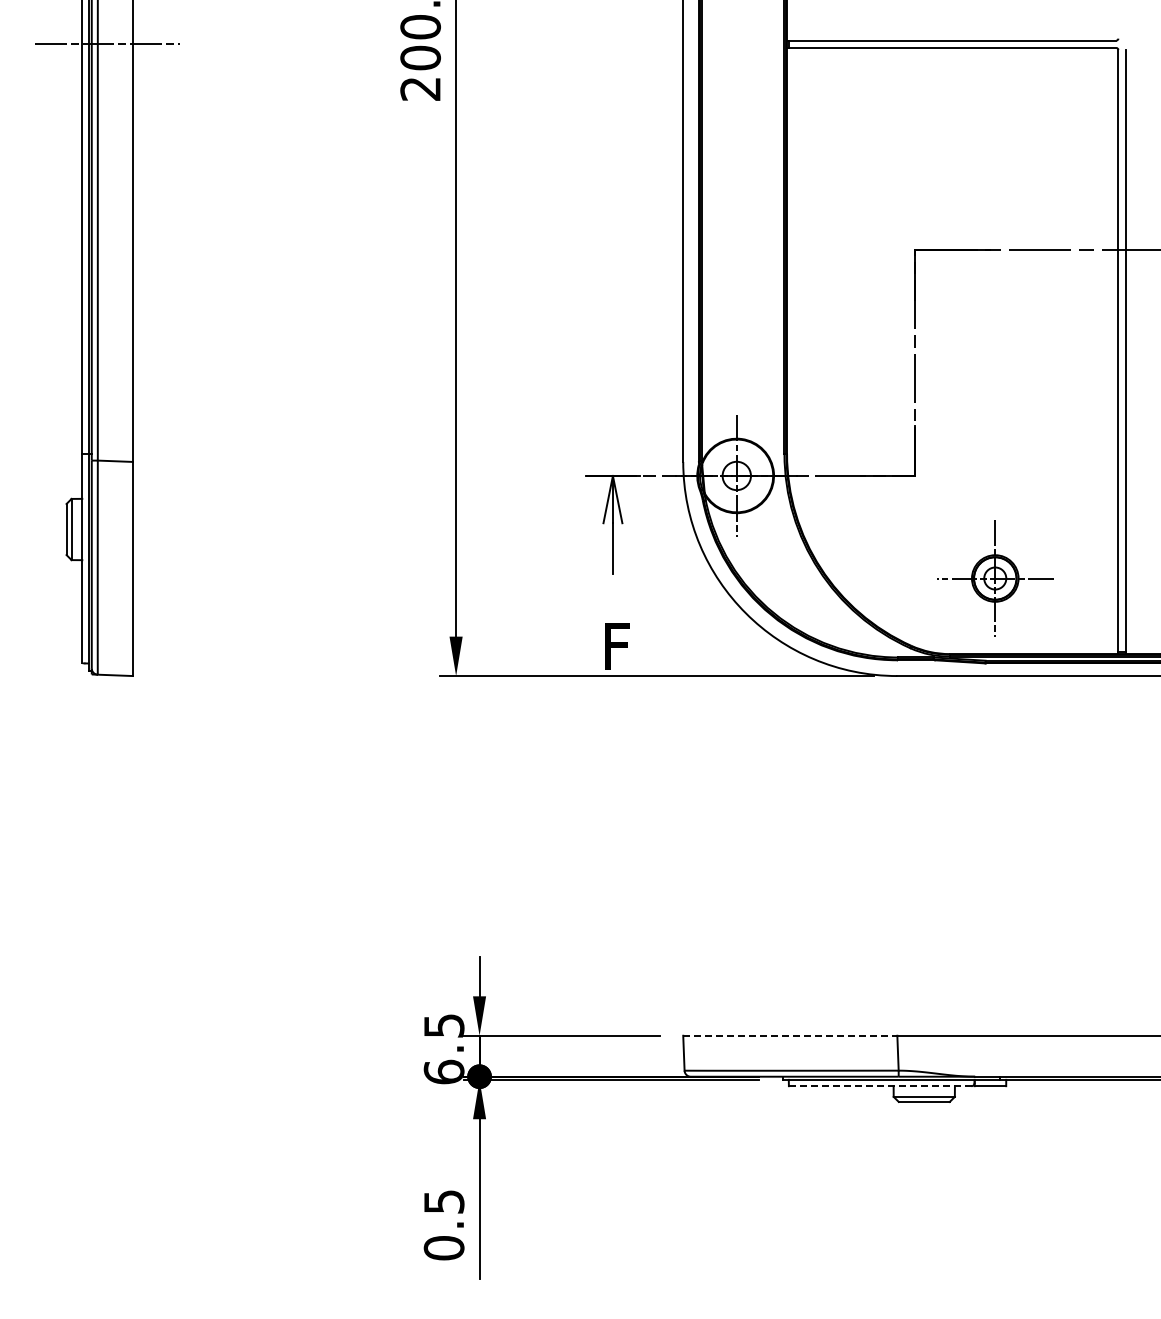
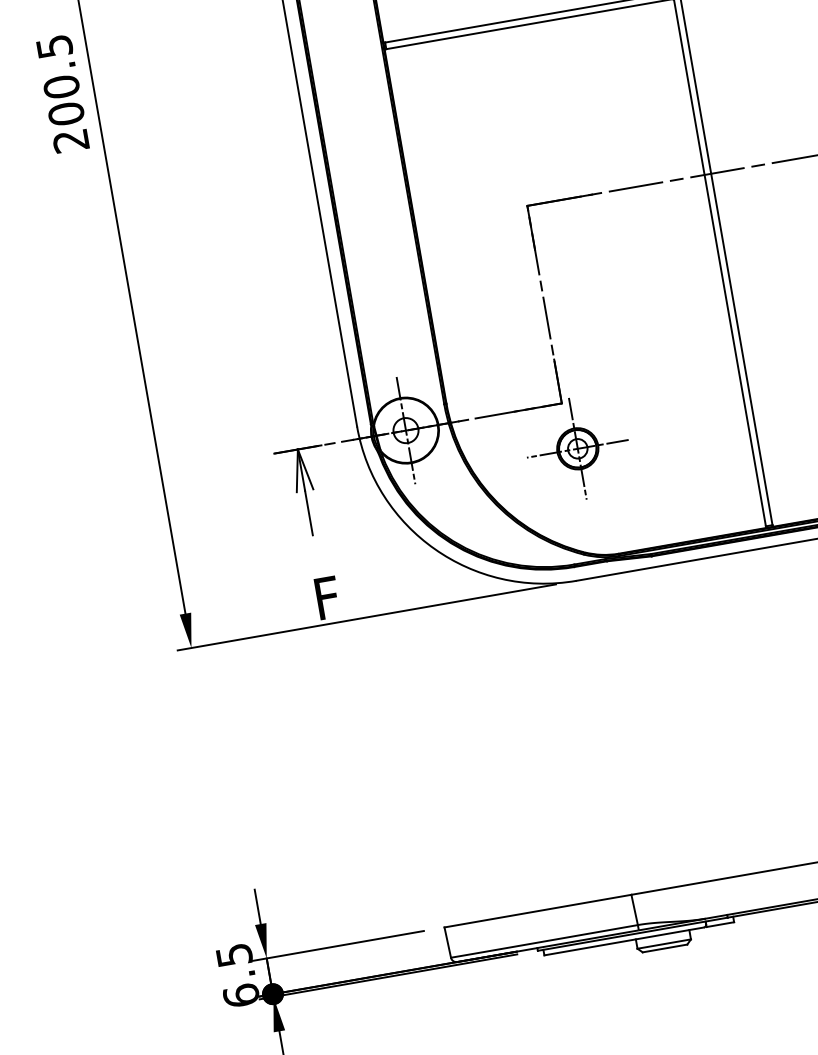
part: (995, 578) -> (577, 448), moved
line: (790, 1035) -> (538, 910), dashed -> solid
line: (880, 1086) -> (624, 941), dashed -> solid

